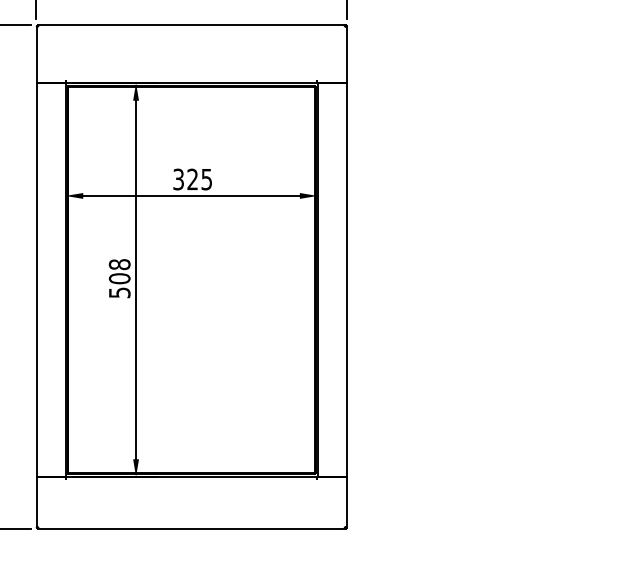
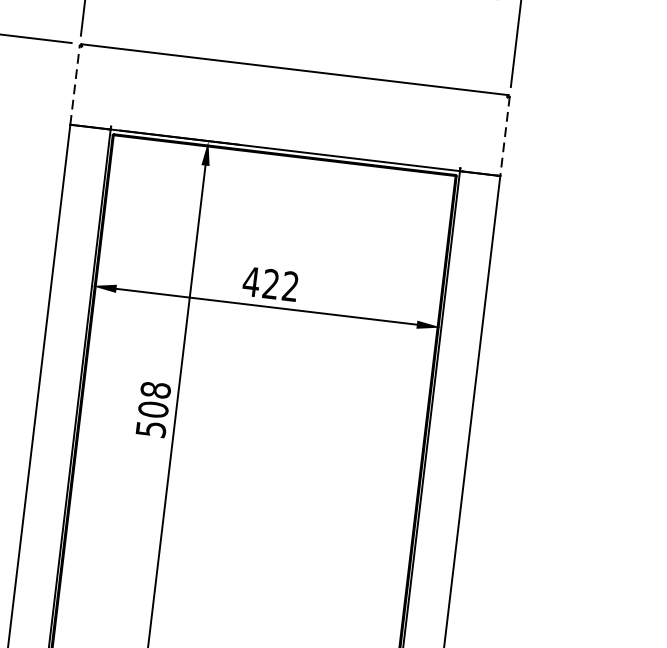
line: (36, 54) -> (75, 84), solid -> dashed
line: (346, 54) -> (504, 136), solid -> dashed
text: (191, 179) -> (269, 283), 325 -> 422

